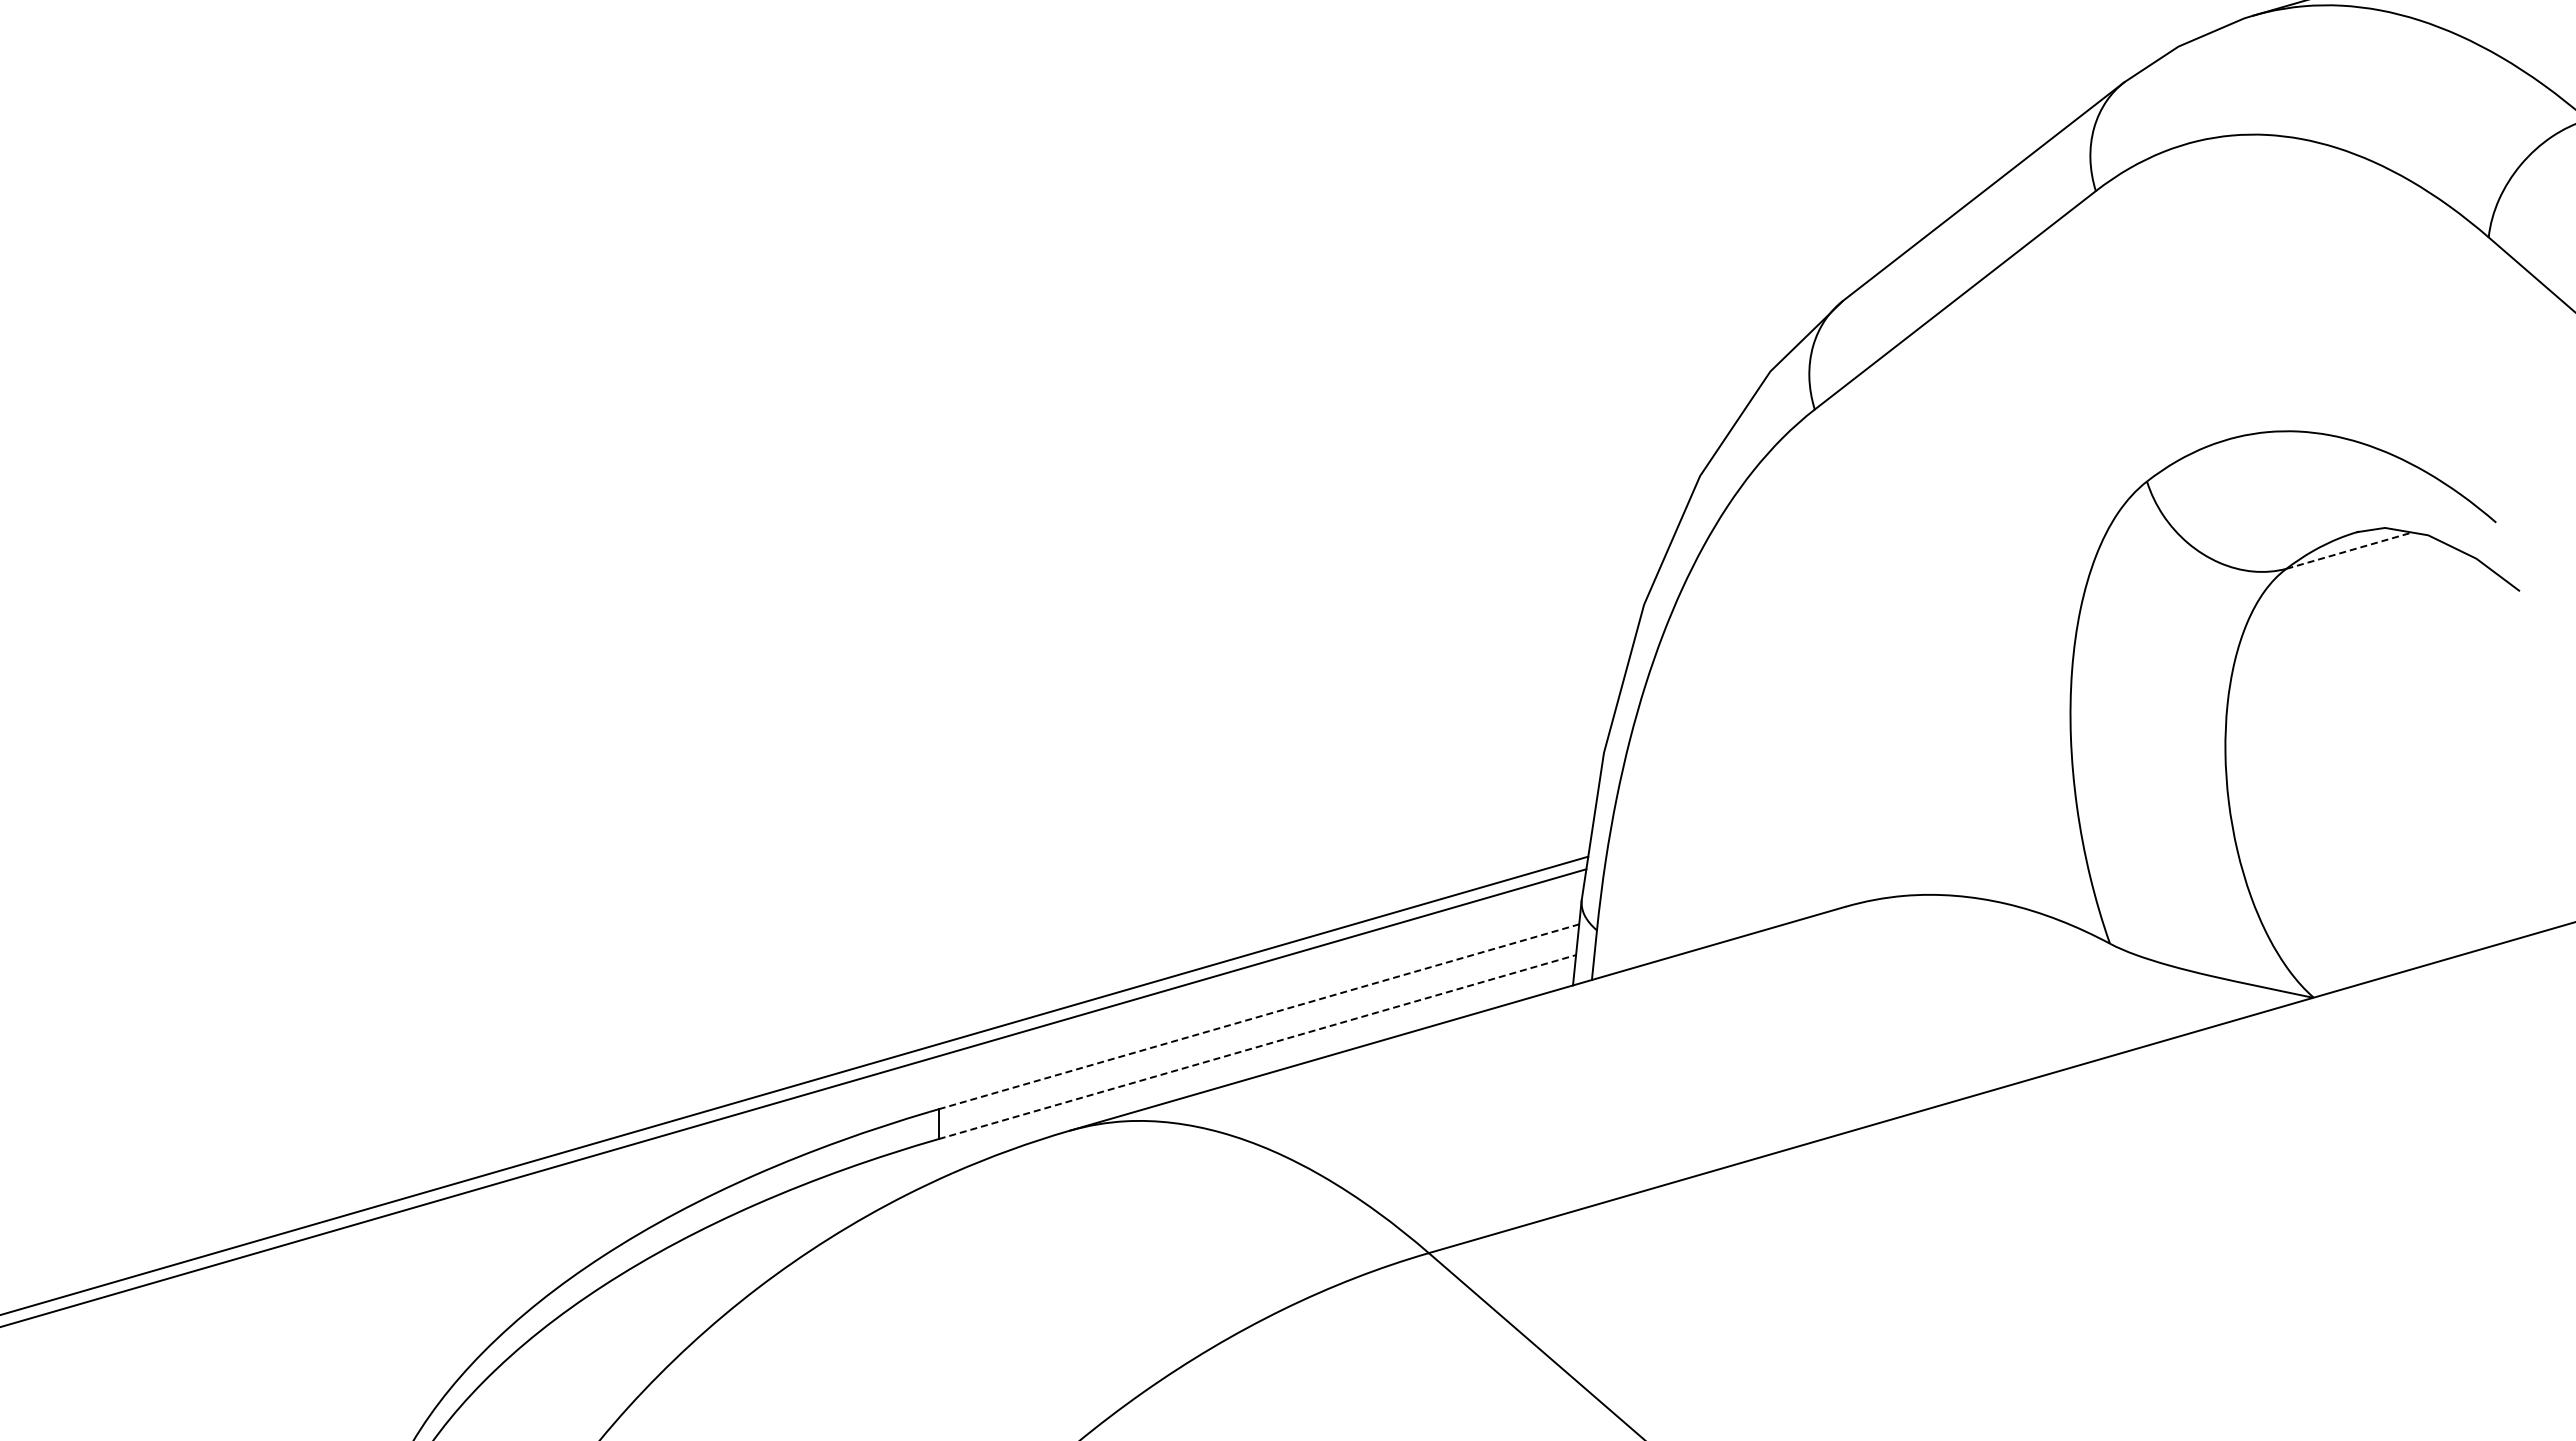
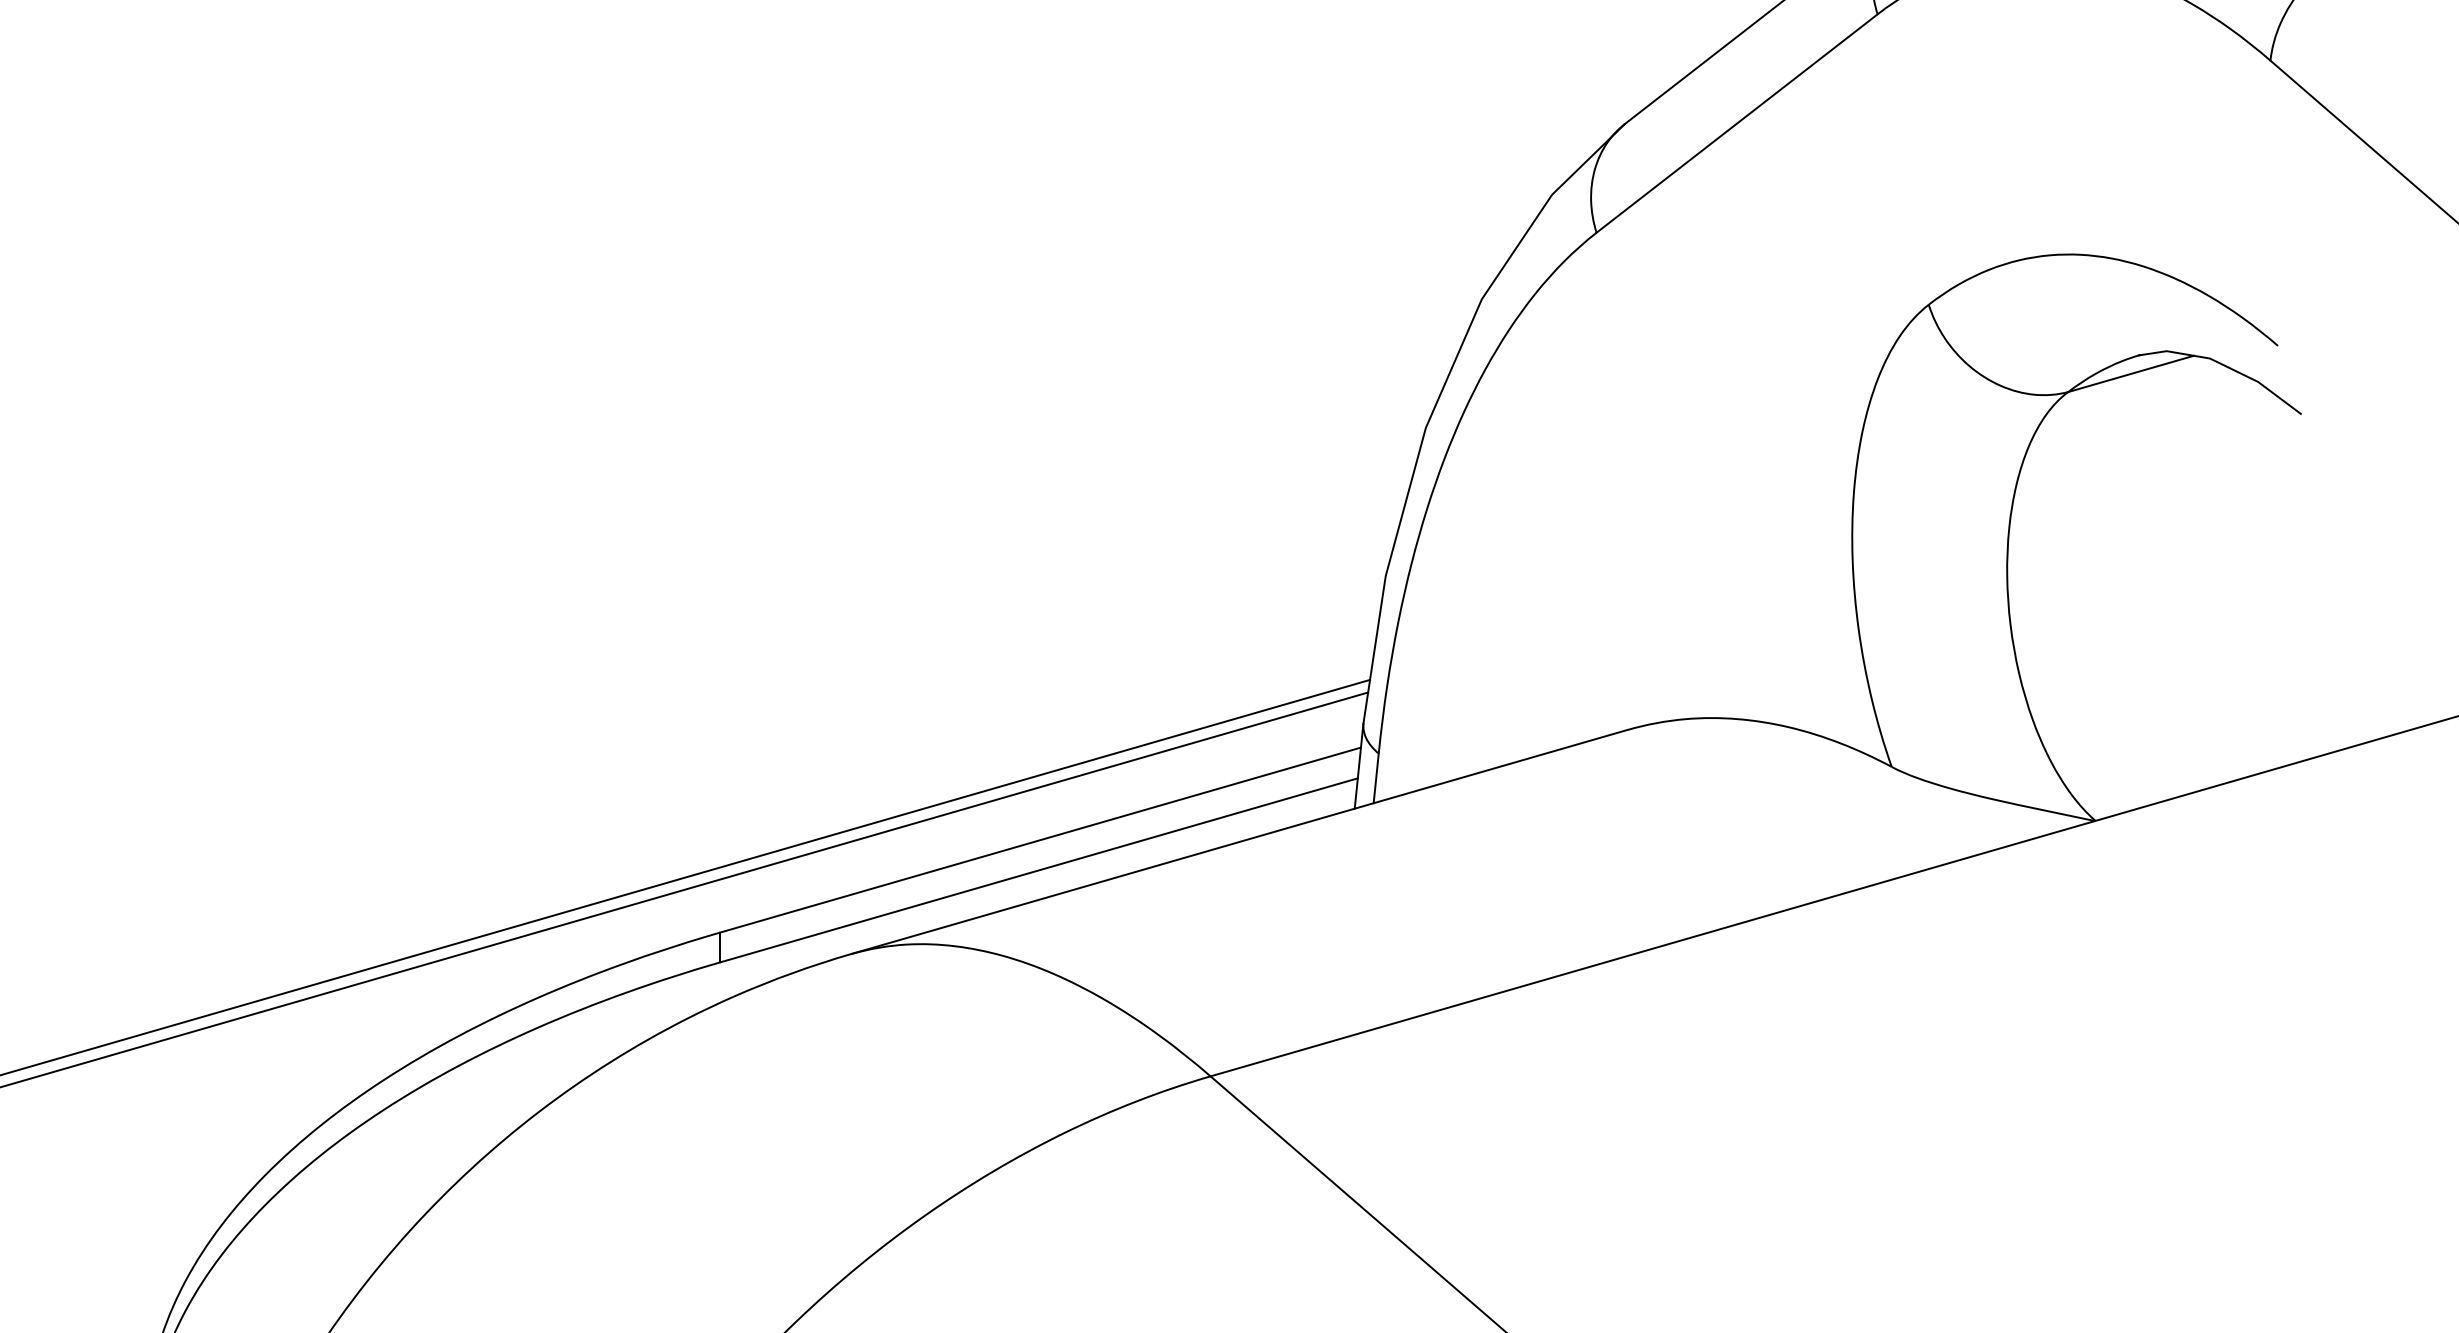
line: (2349, 550) -> (2131, 373), dashed -> solid
line: (1259, 1016) -> (1041, 839), dashed -> solid
line: (1257, 1047) -> (1039, 870), dashed -> solid

